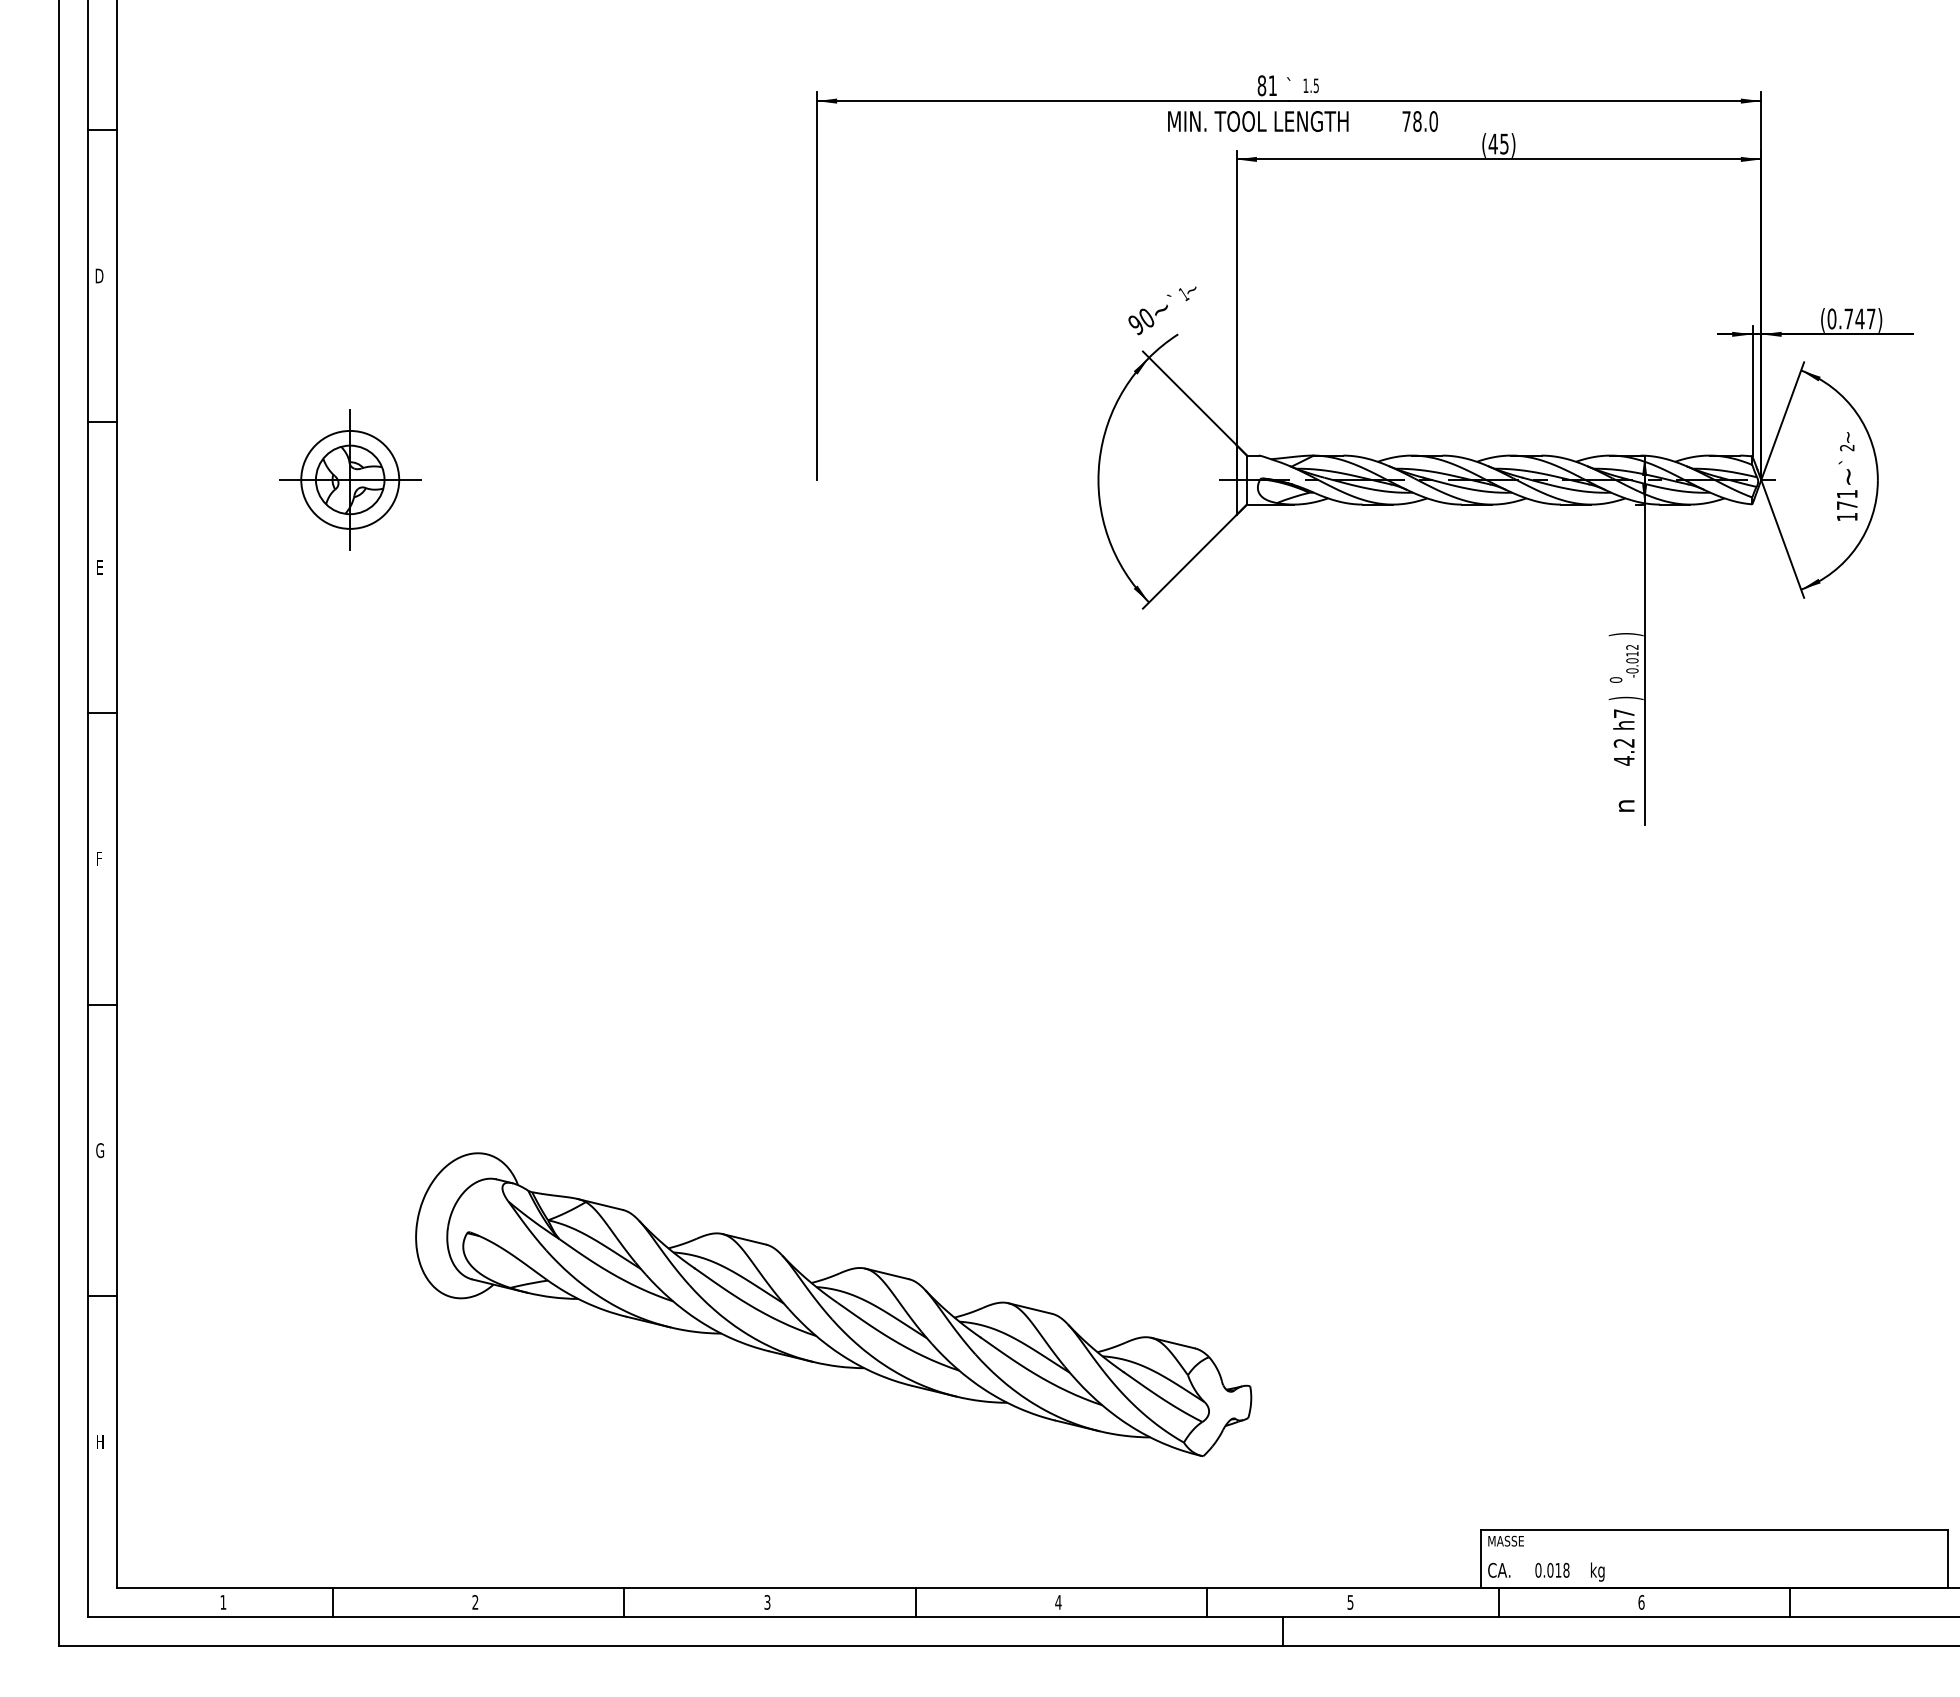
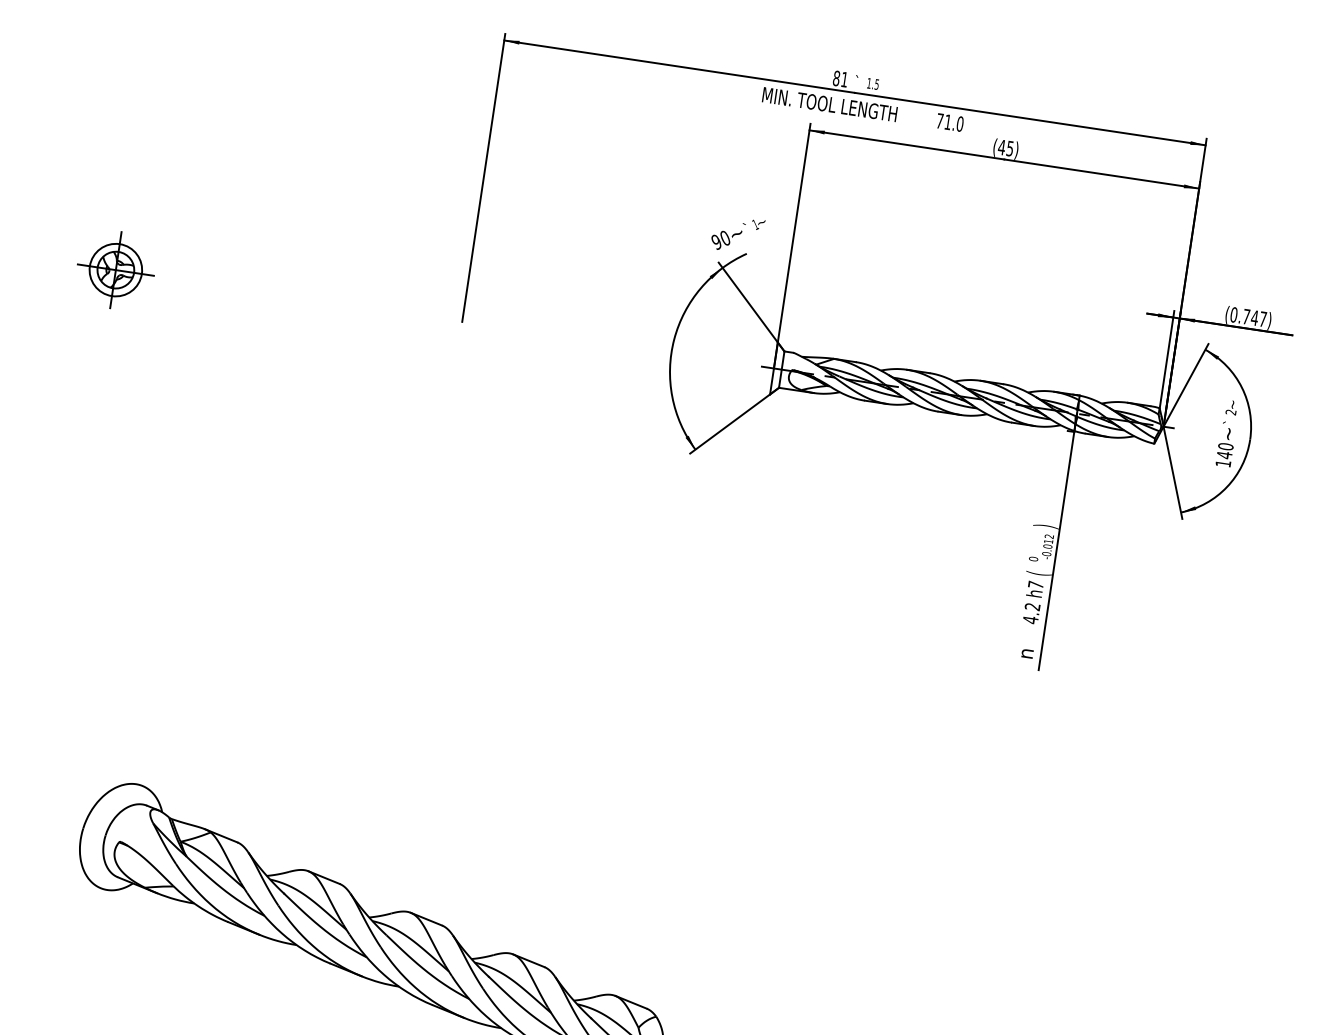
text: (1417, 121) -> (948, 122), 78.0 -> 71.0
part: (350, 480) -> (115, 270), size x0.71
text: (1846, 499) -> (1224, 450), 171 -> 140
text: (1625, 698) -> (1038, 573), ) -> (

